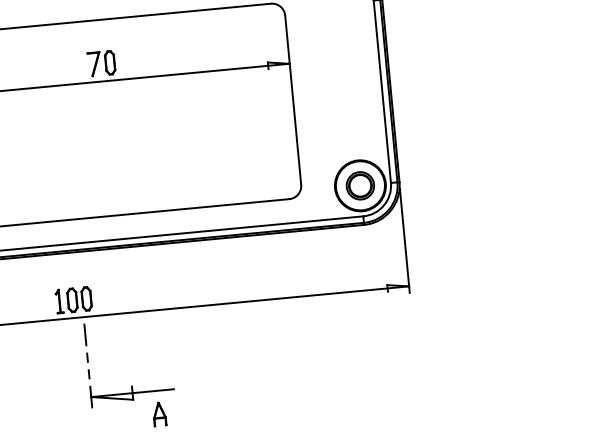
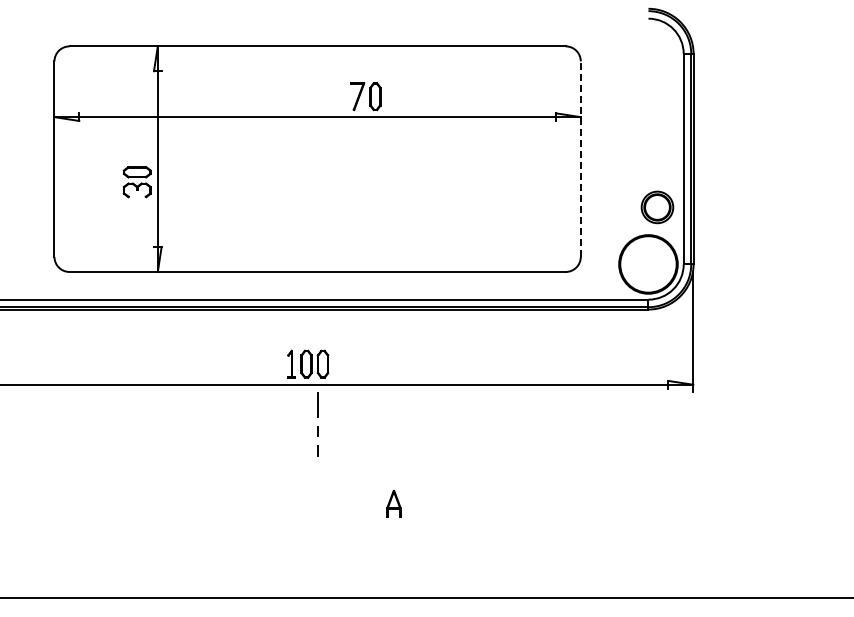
line: (292, 100) -> (580, 159), solid -> dashed
part: (360, 185) -> (657, 207), moved
part: (131, 392) -> (364, 476), removed

